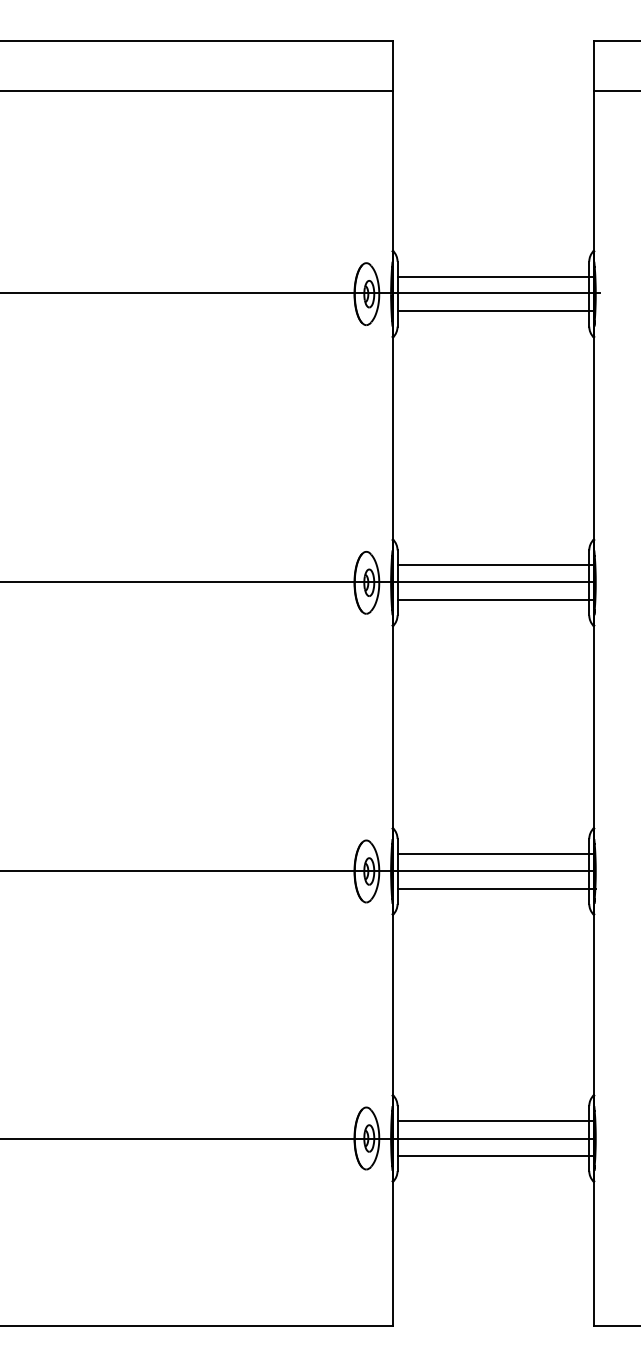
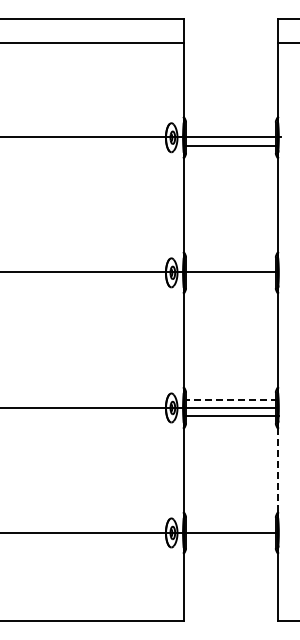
line: (494, 276) -> (231, 129), removed
line: (494, 564) -> (231, 264), removed
line: (496, 599) -> (232, 280), removed
line: (494, 853) -> (231, 399), solid -> dashed
line: (595, 1005) -> (278, 470), solid -> dashed
line: (496, 1120) -> (232, 524), removed
line: (494, 1156) -> (231, 541), removed

